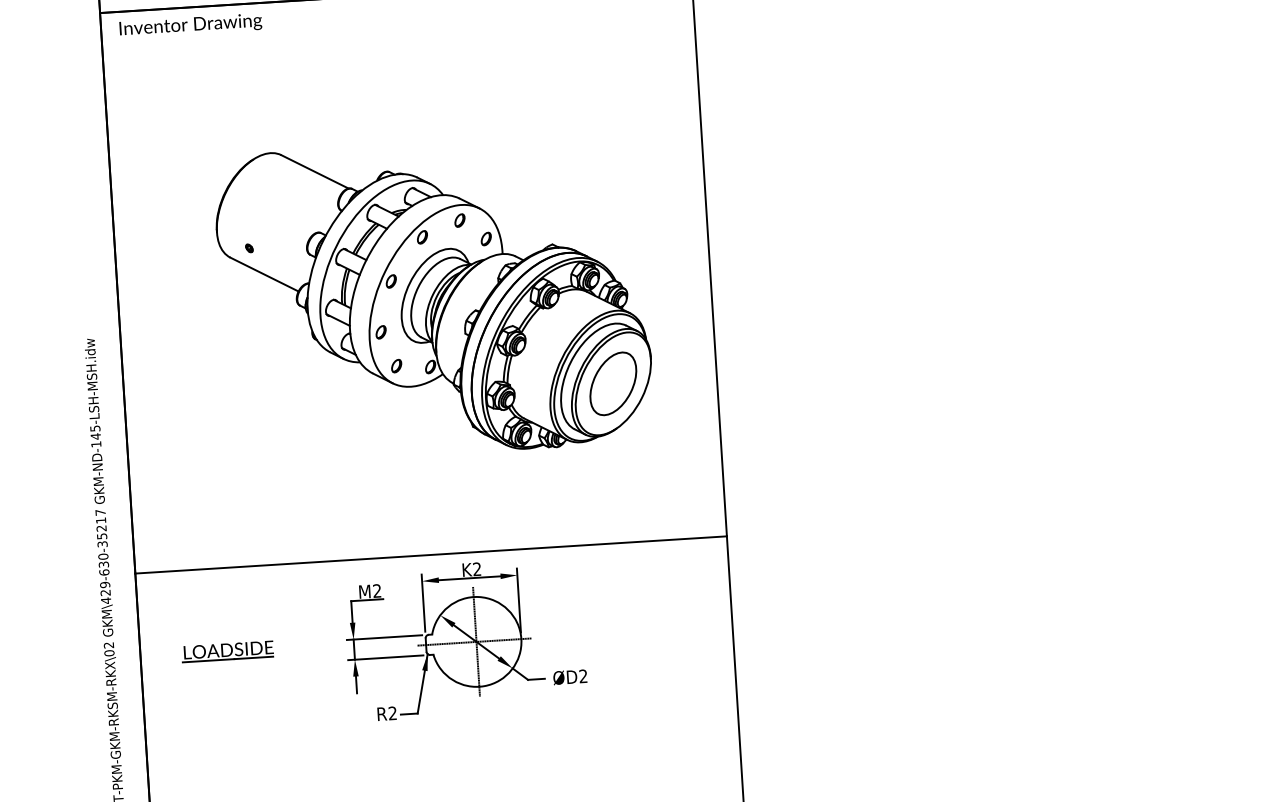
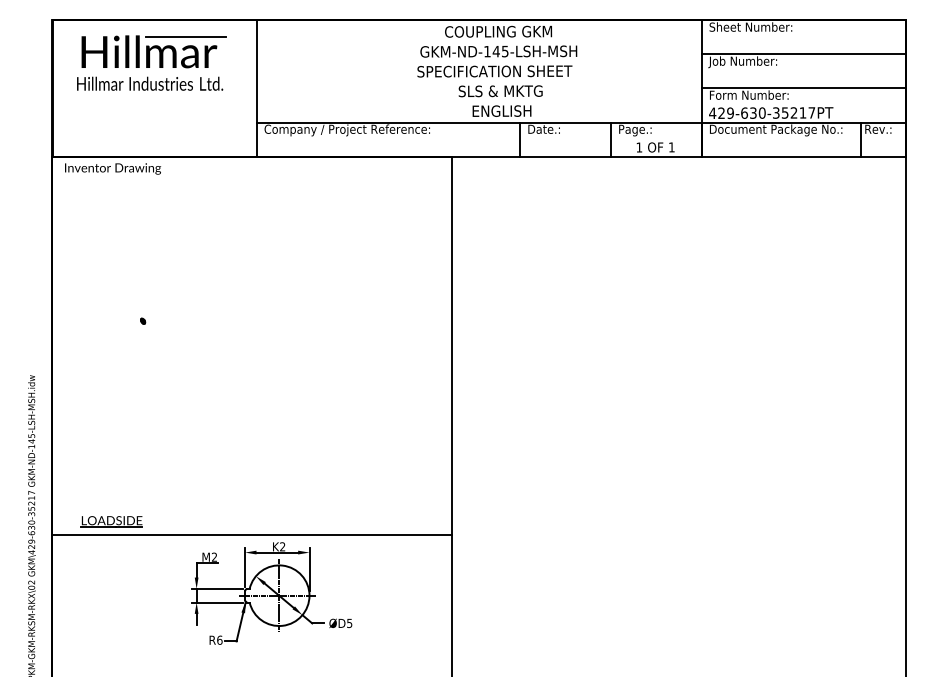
part: (434, 298) -> (265, 362), removed
part: (227, 651) -> (111, 521), moved
text: (583, 675) -> (349, 622), ØD2 -> ØD5
text: (392, 712) -> (219, 639), R2 -> R6

